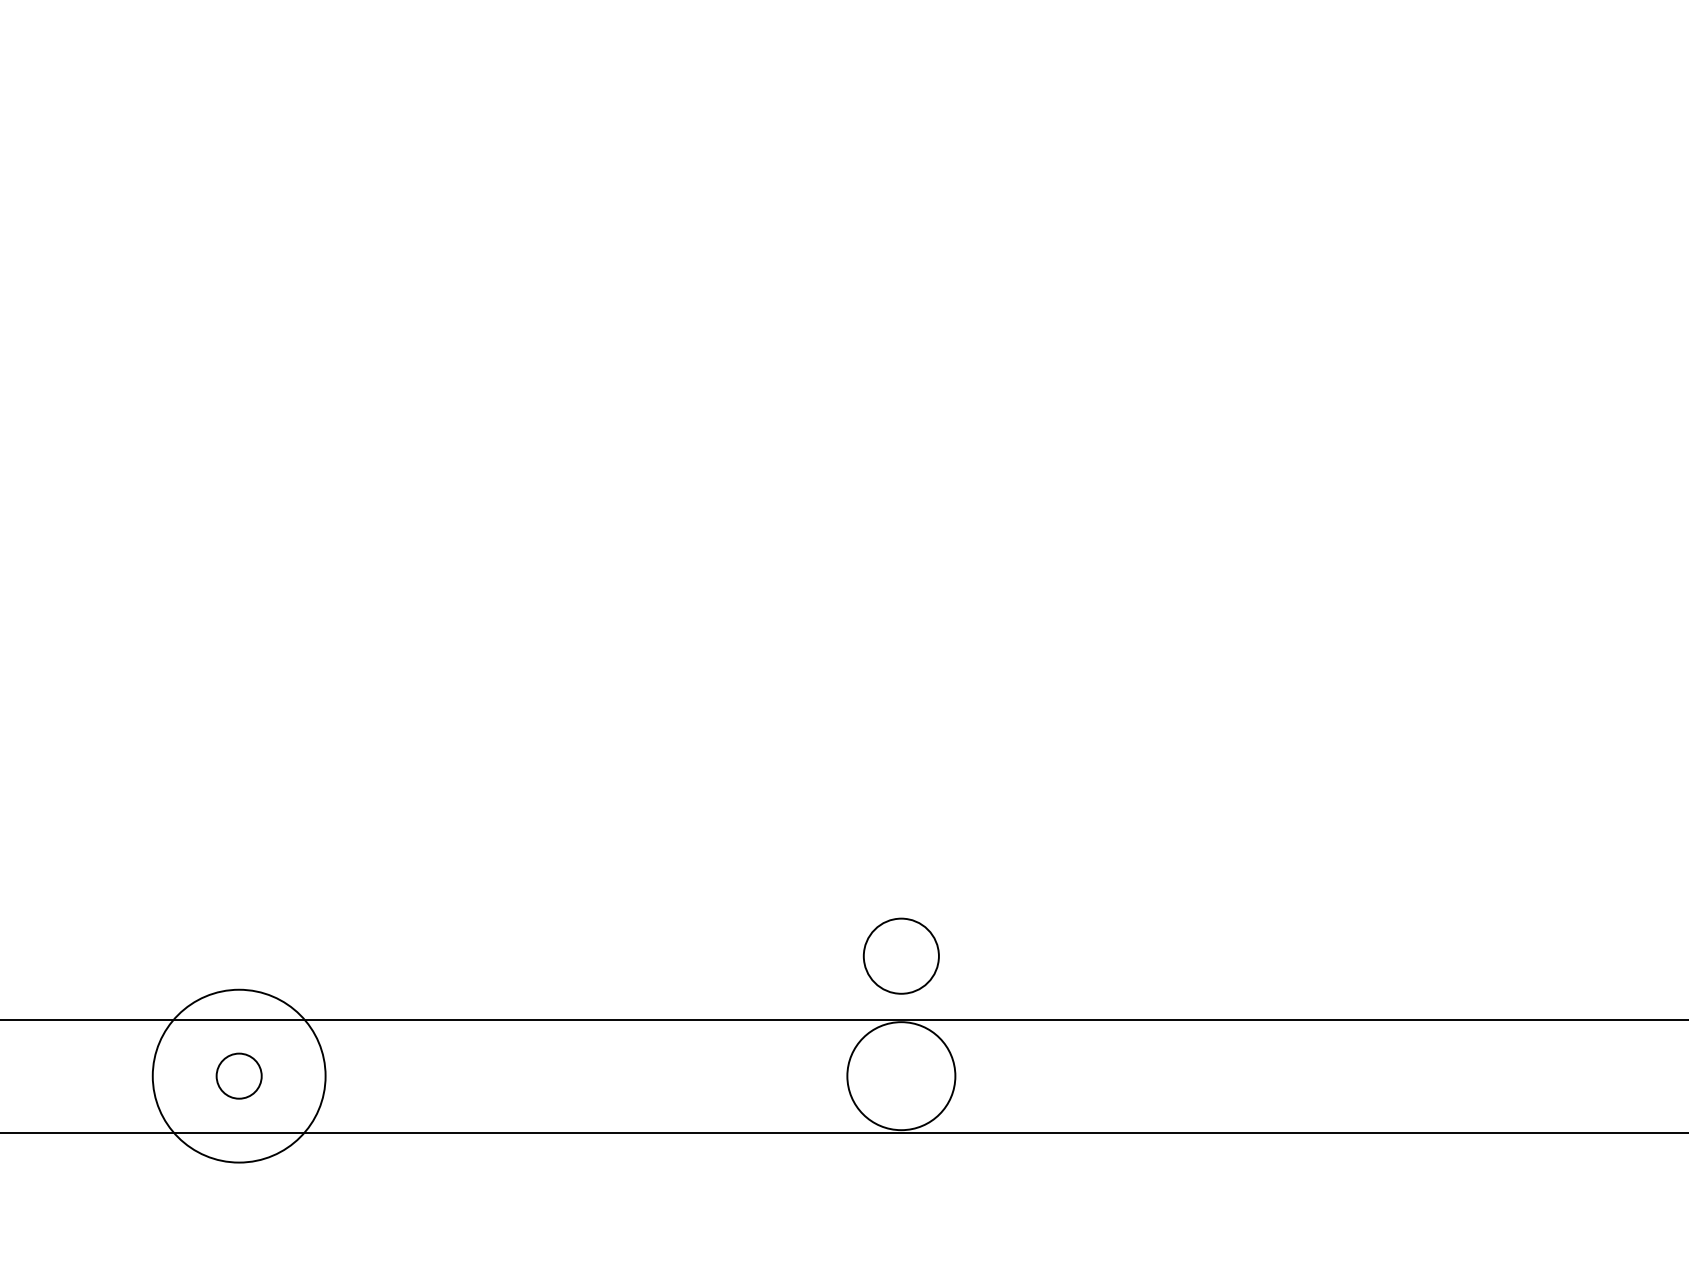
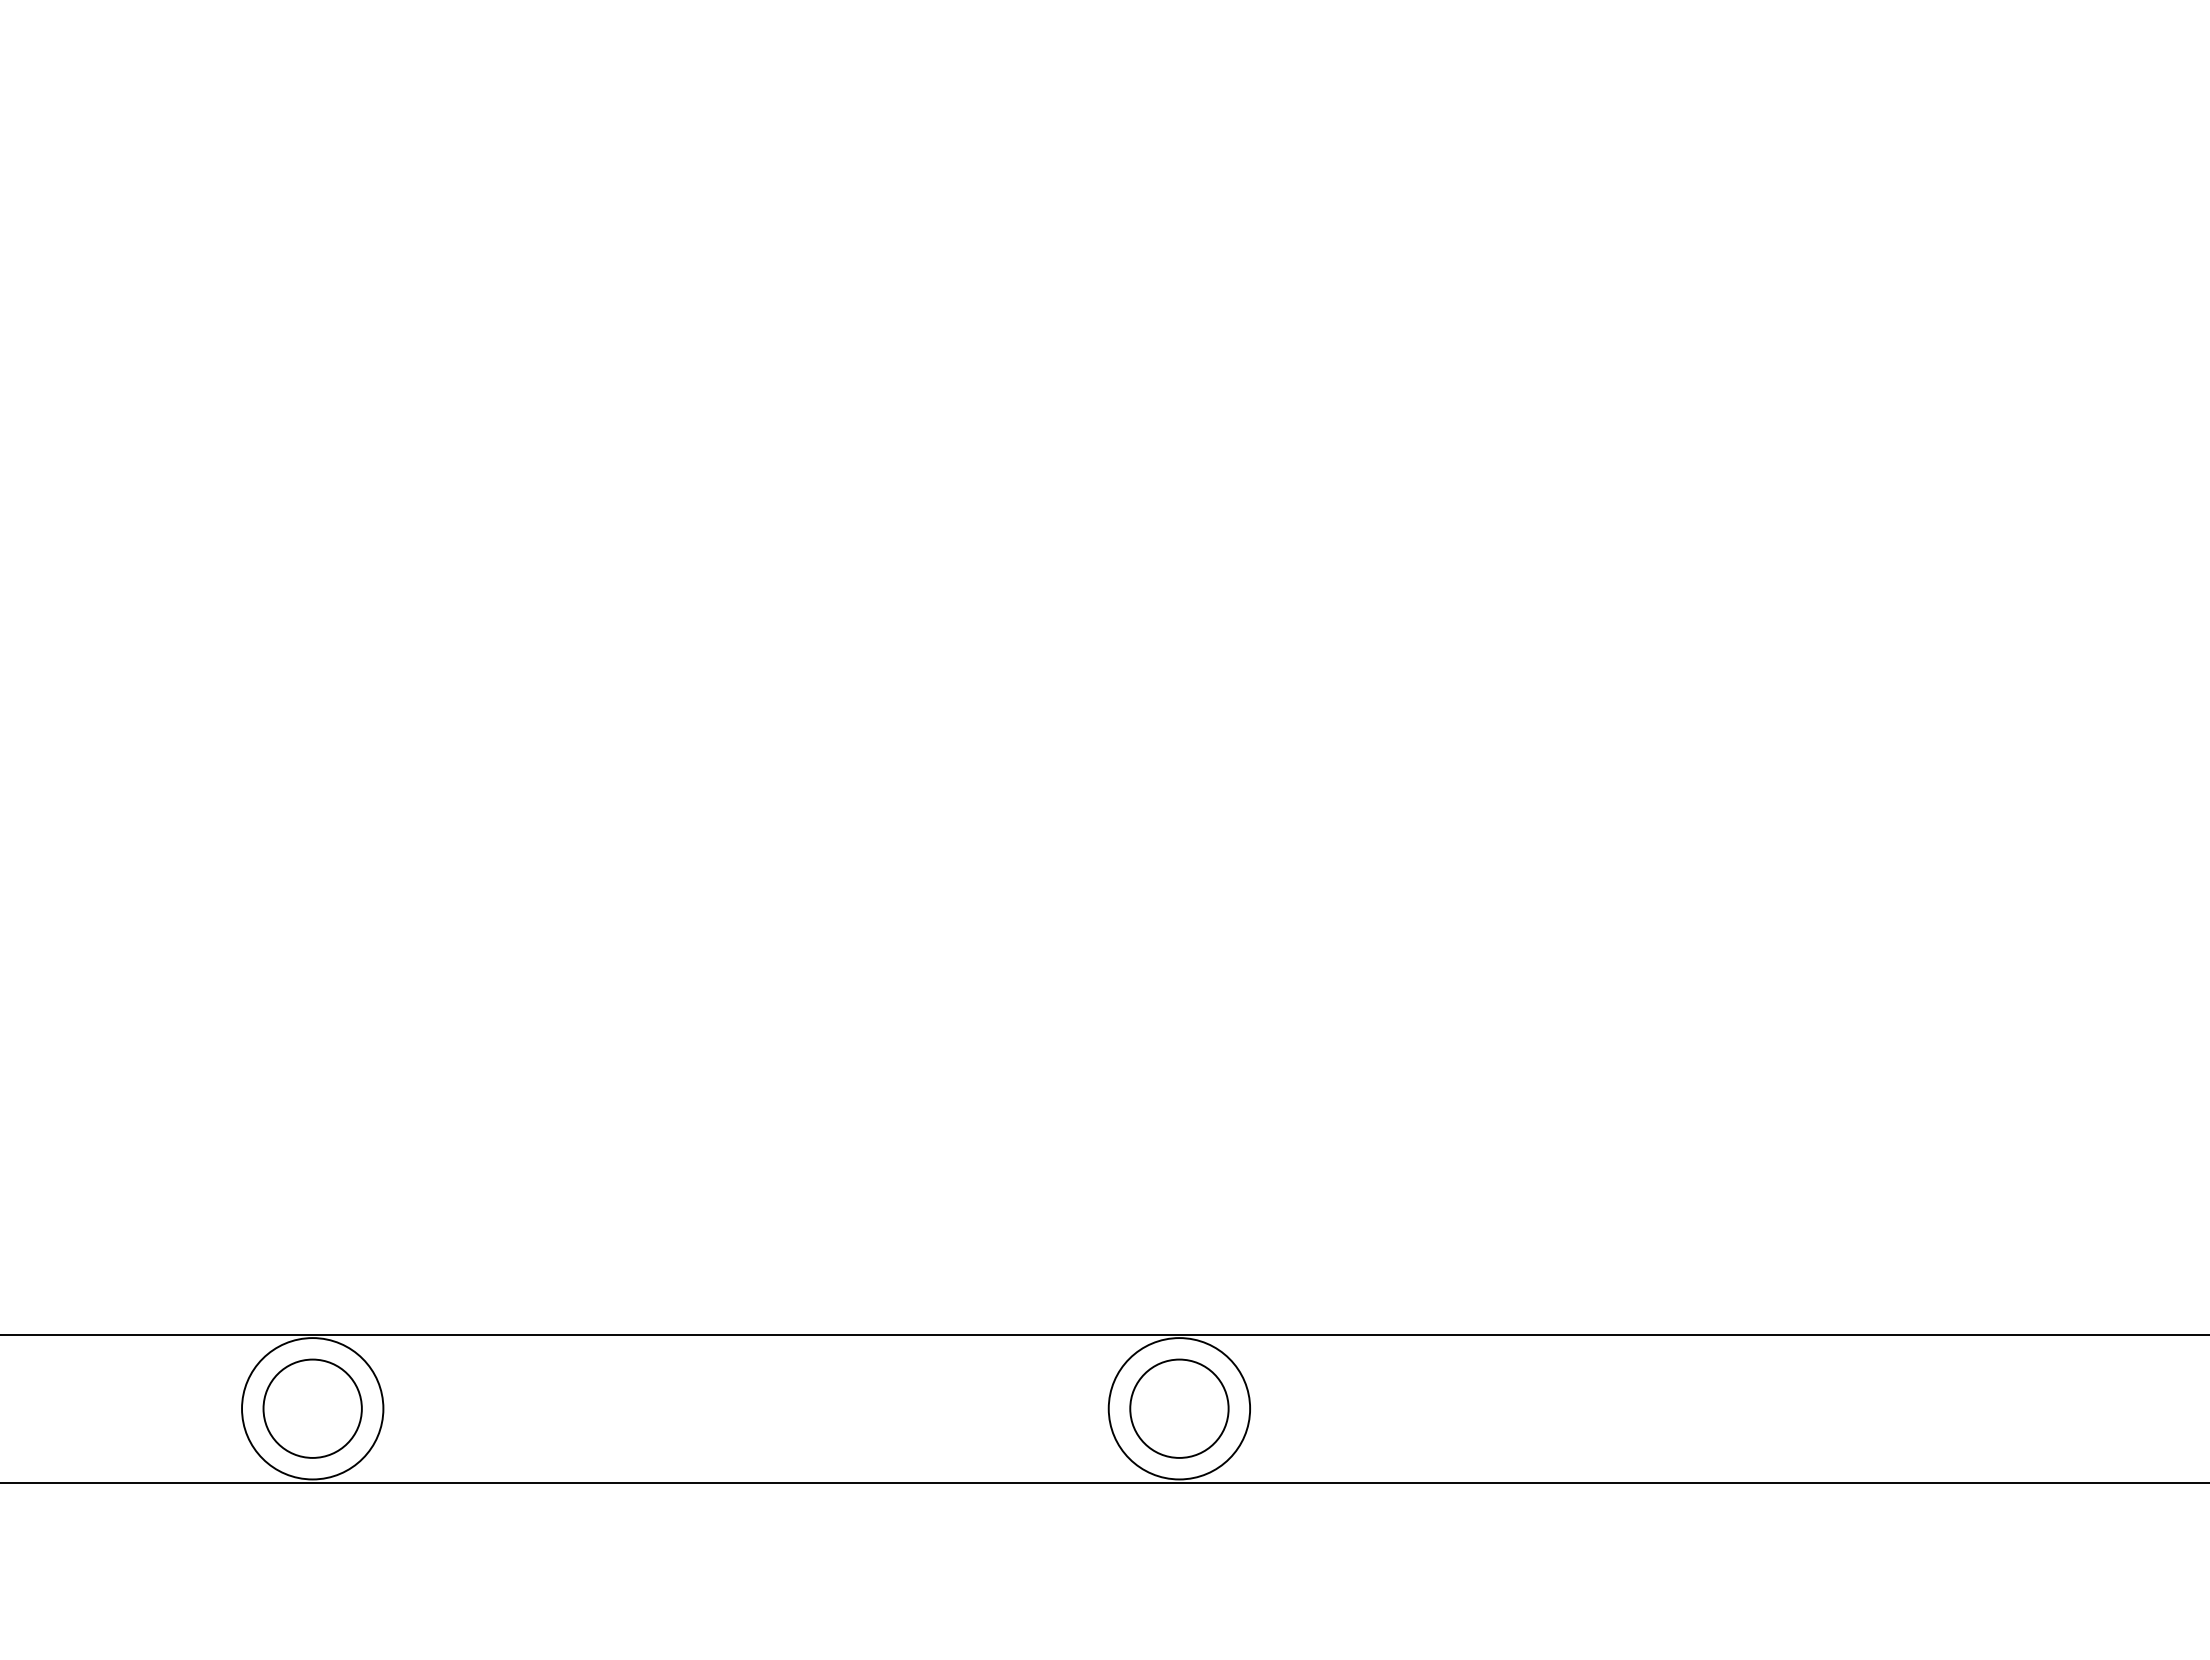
circle: (901, 956) -> (1179, 1408), moved
circle: (239, 1075) -> (312, 1408), size x0.62
circle: (239, 1075) -> (312, 1408), size x1.67

